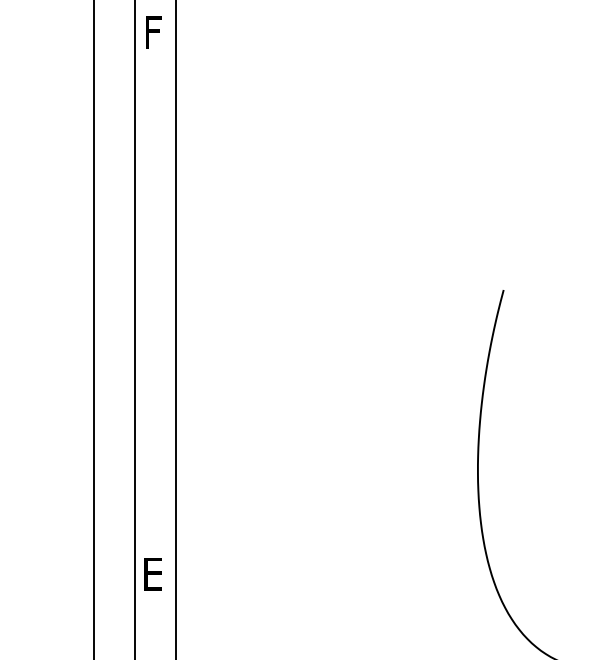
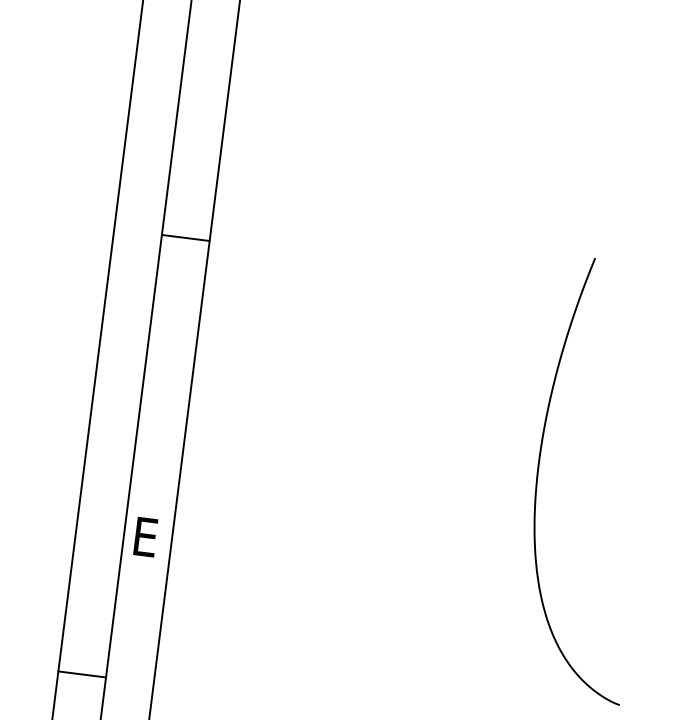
line: (154, 316) -> (185, 237), added

